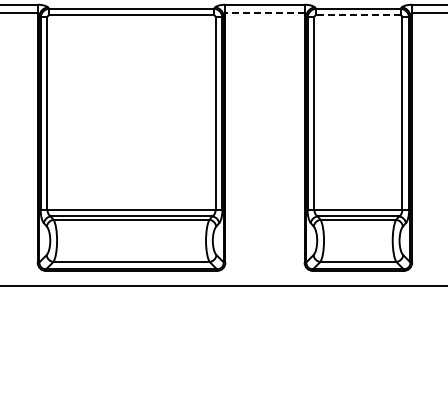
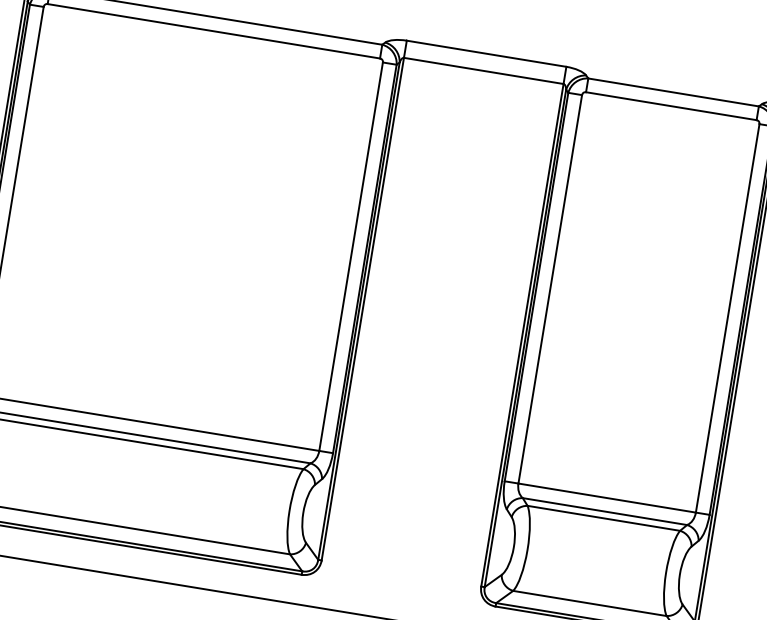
line: (265, 13) -> (484, 71), dashed -> solid
line: (357, 15) -> (669, 105), dashed -> solid

